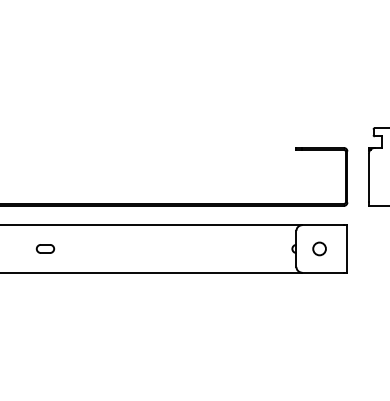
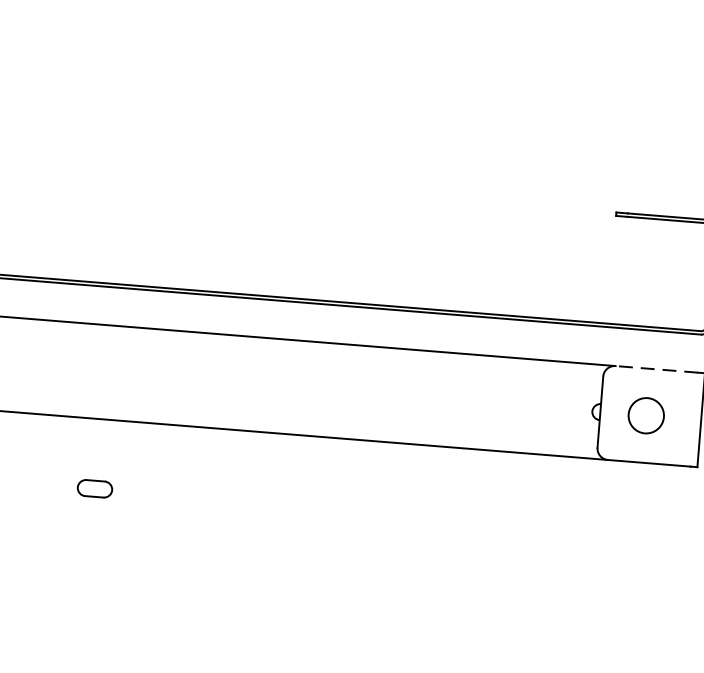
line: (323, 225) -> (657, 370), solid -> dashed
part: (44, 248) -> (93, 487), moved
circle: (319, 248) -> (646, 414), size x1.4

